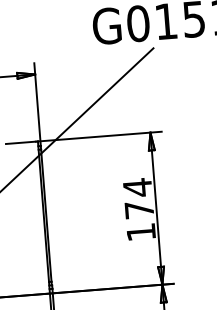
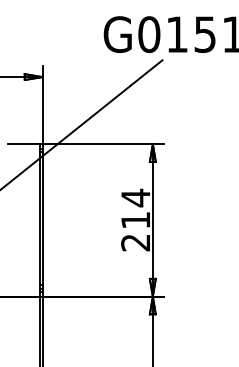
text: (140, 221) -> (135, 231), 174 -> 214

